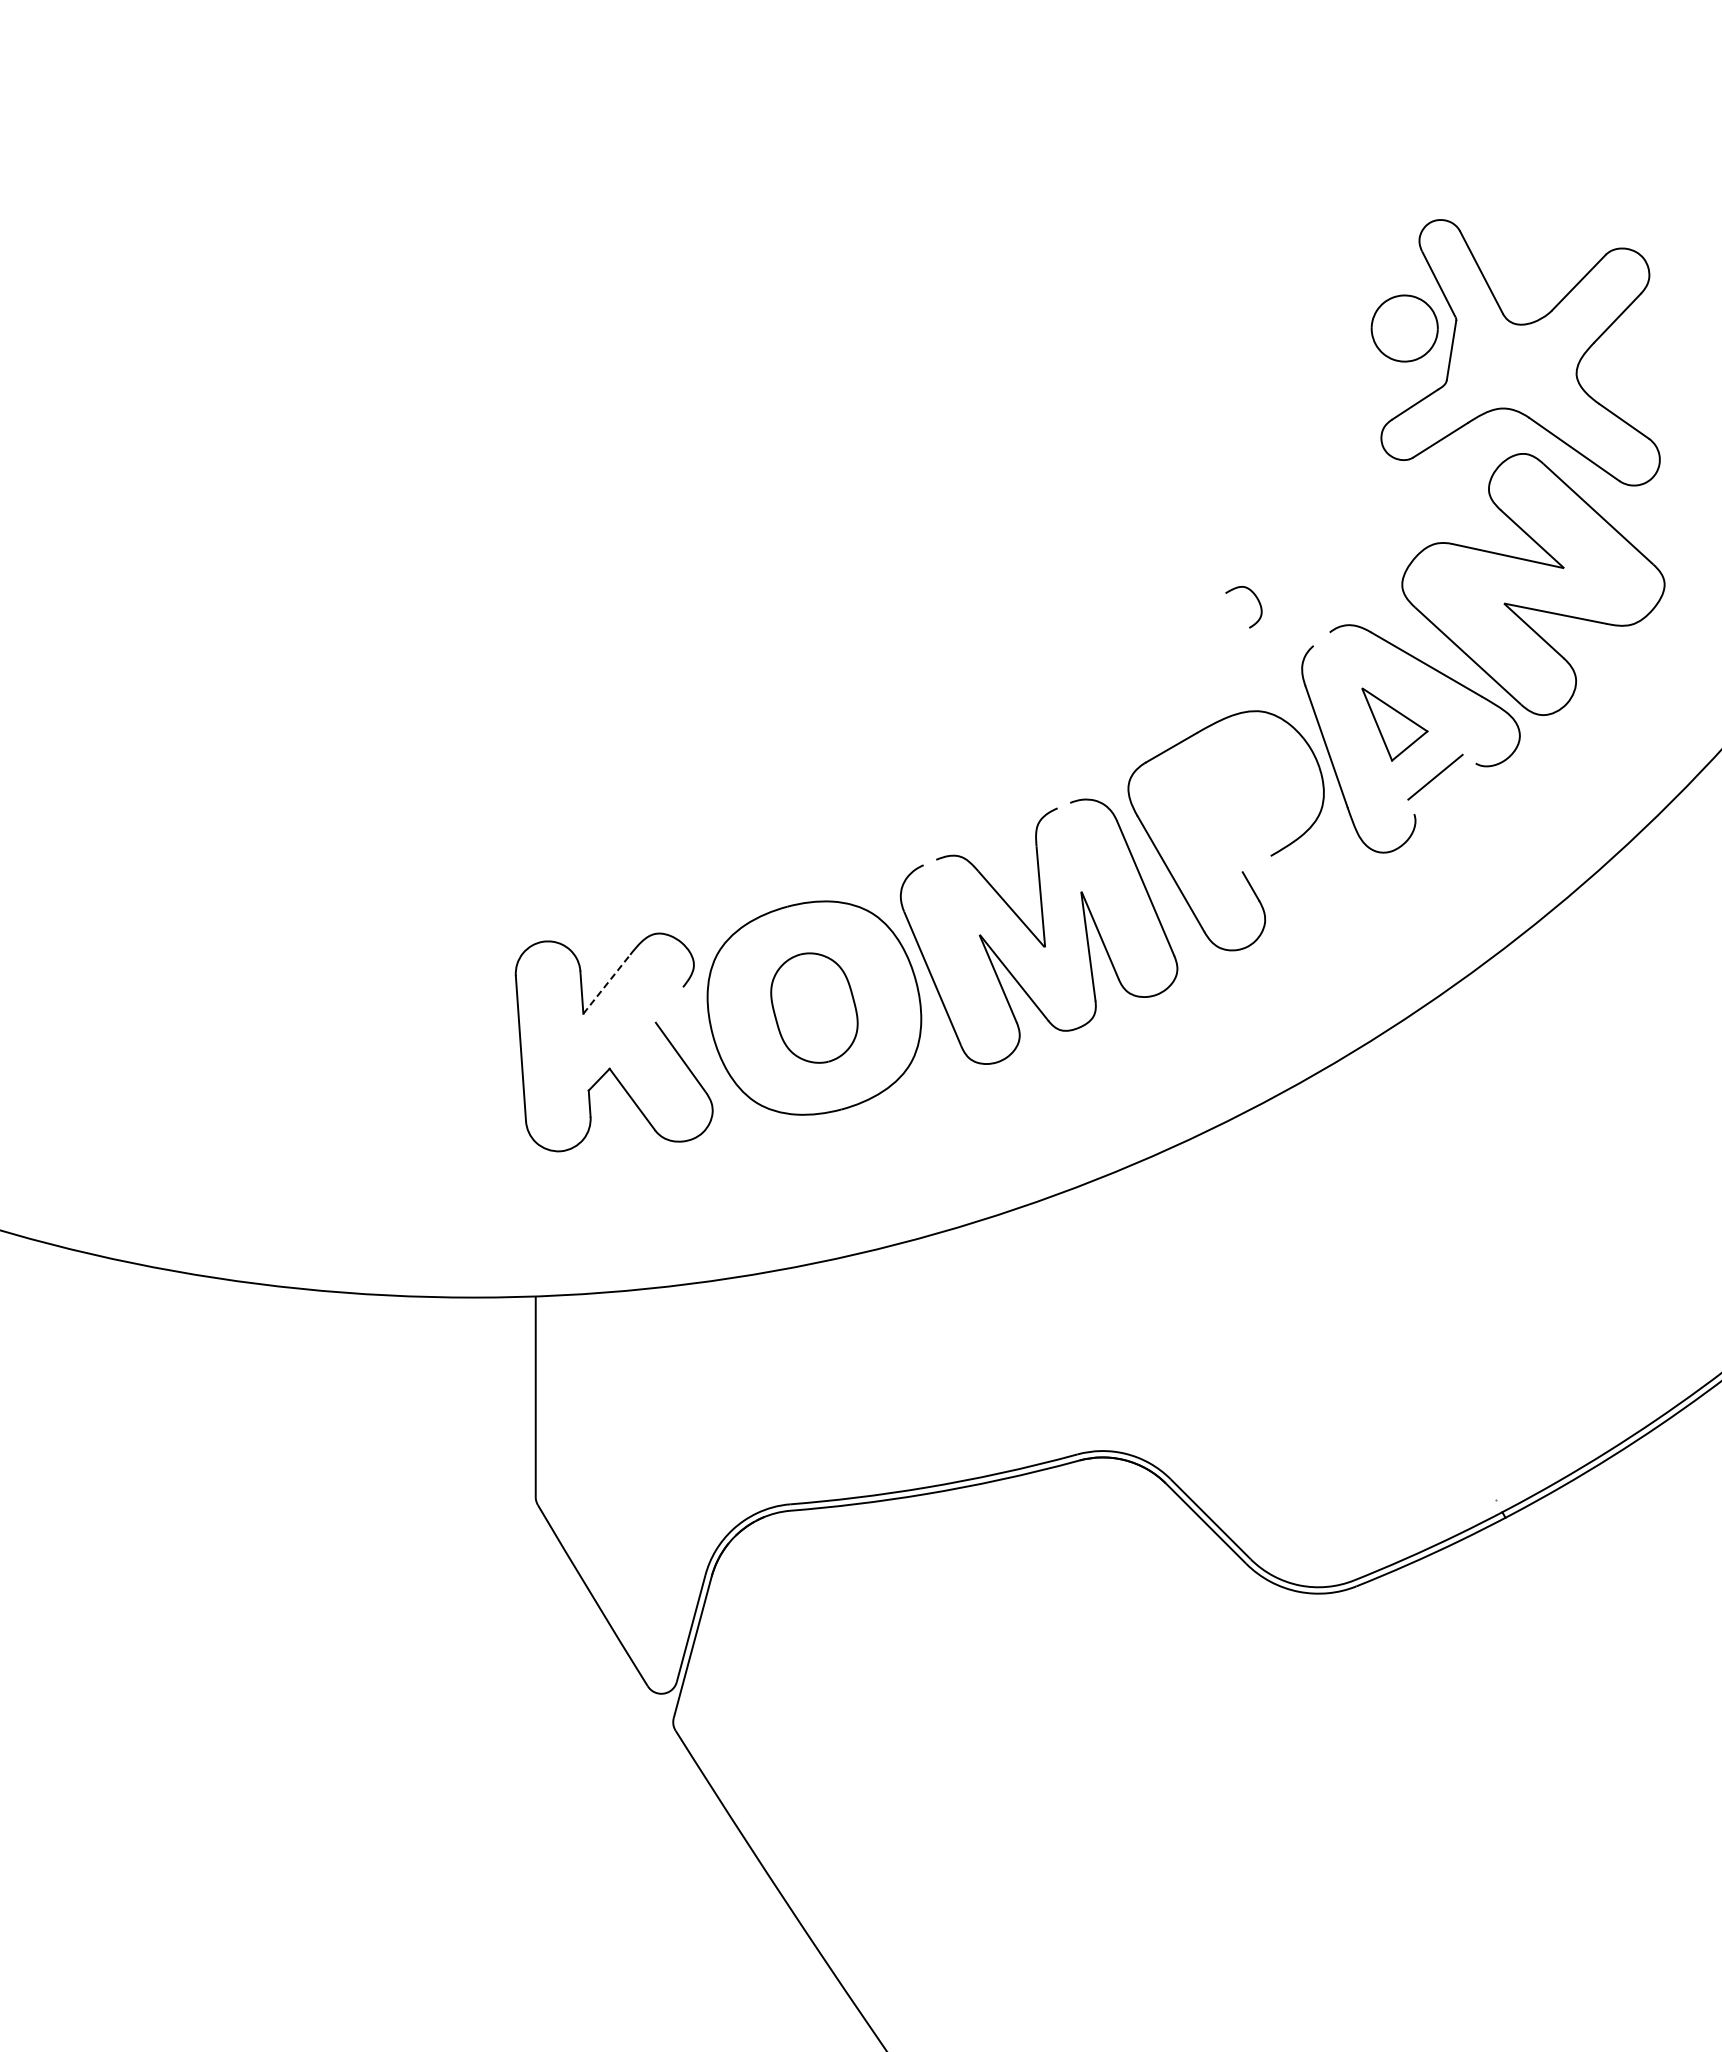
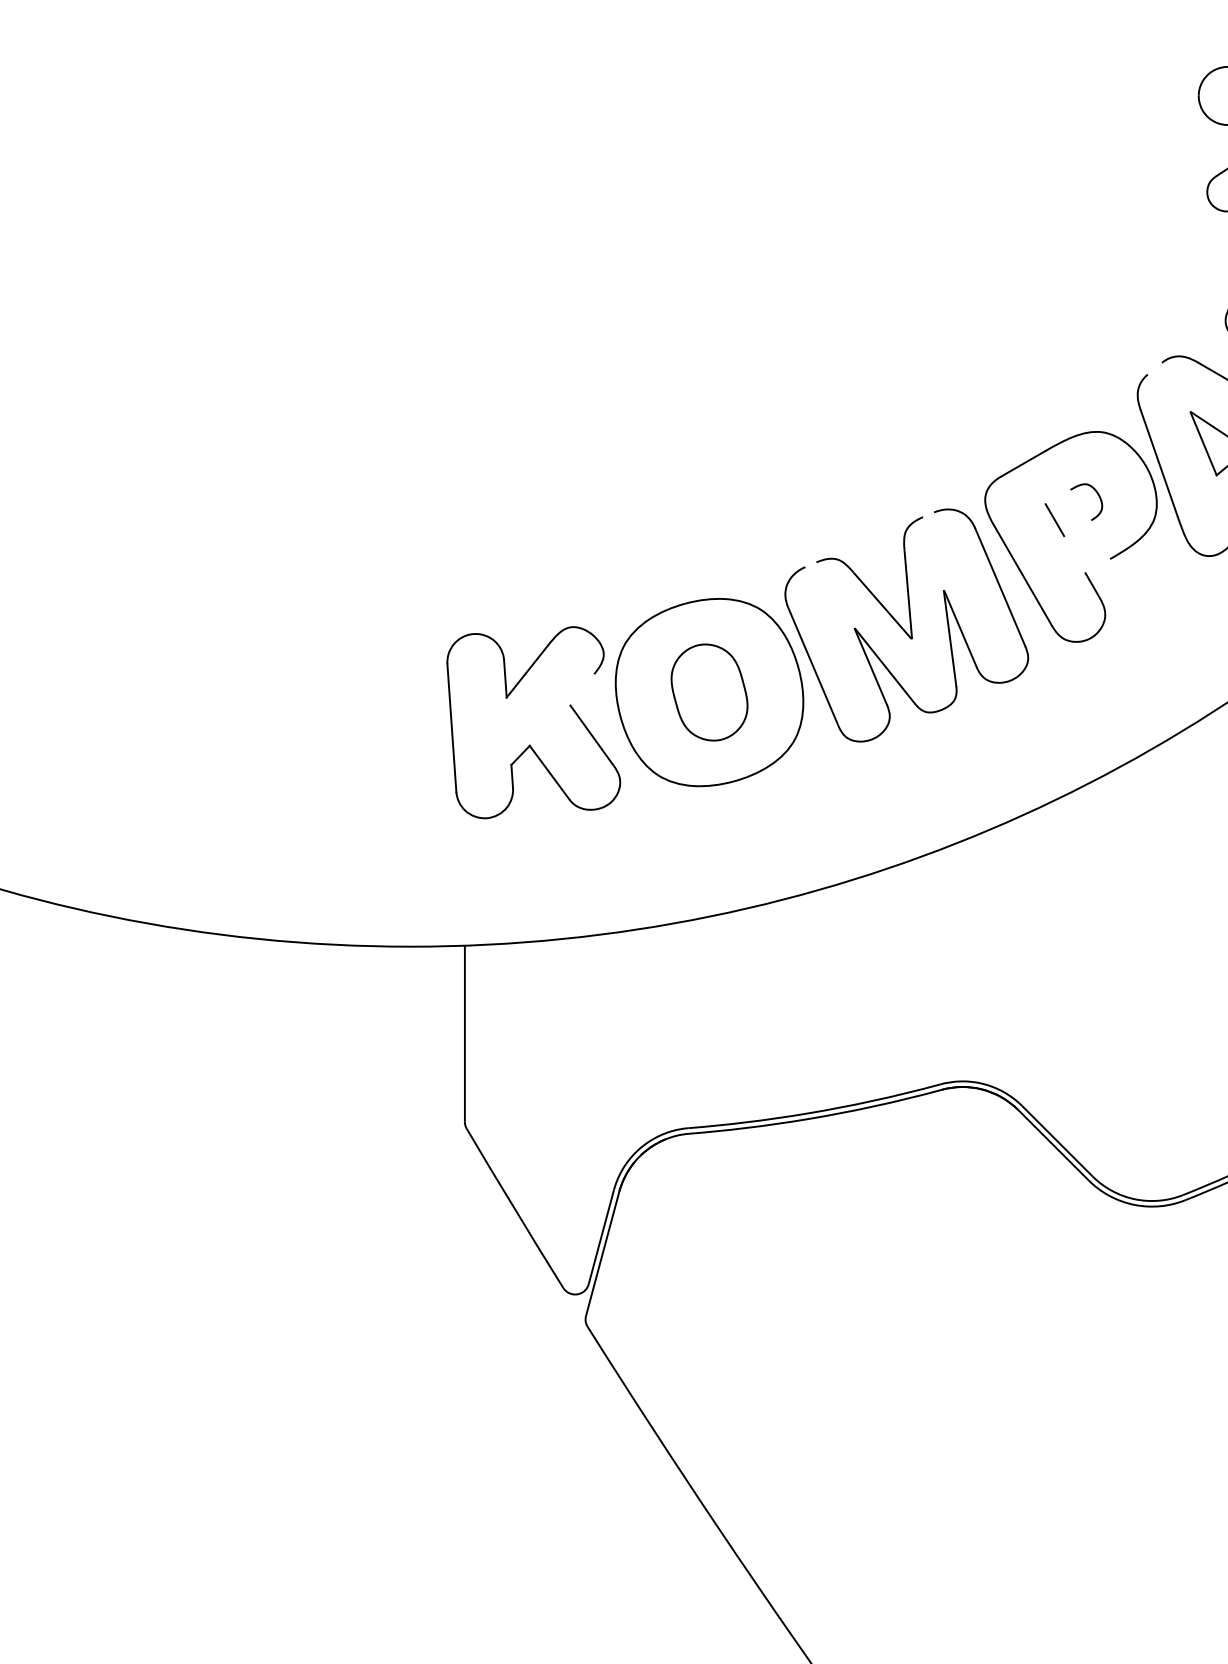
curve: (1255, 597) -> (1096, 493), moved
line: (1207, 811) -> (1054, 519), added
line: (606, 984) -> (527, 671), dashed -> solid

